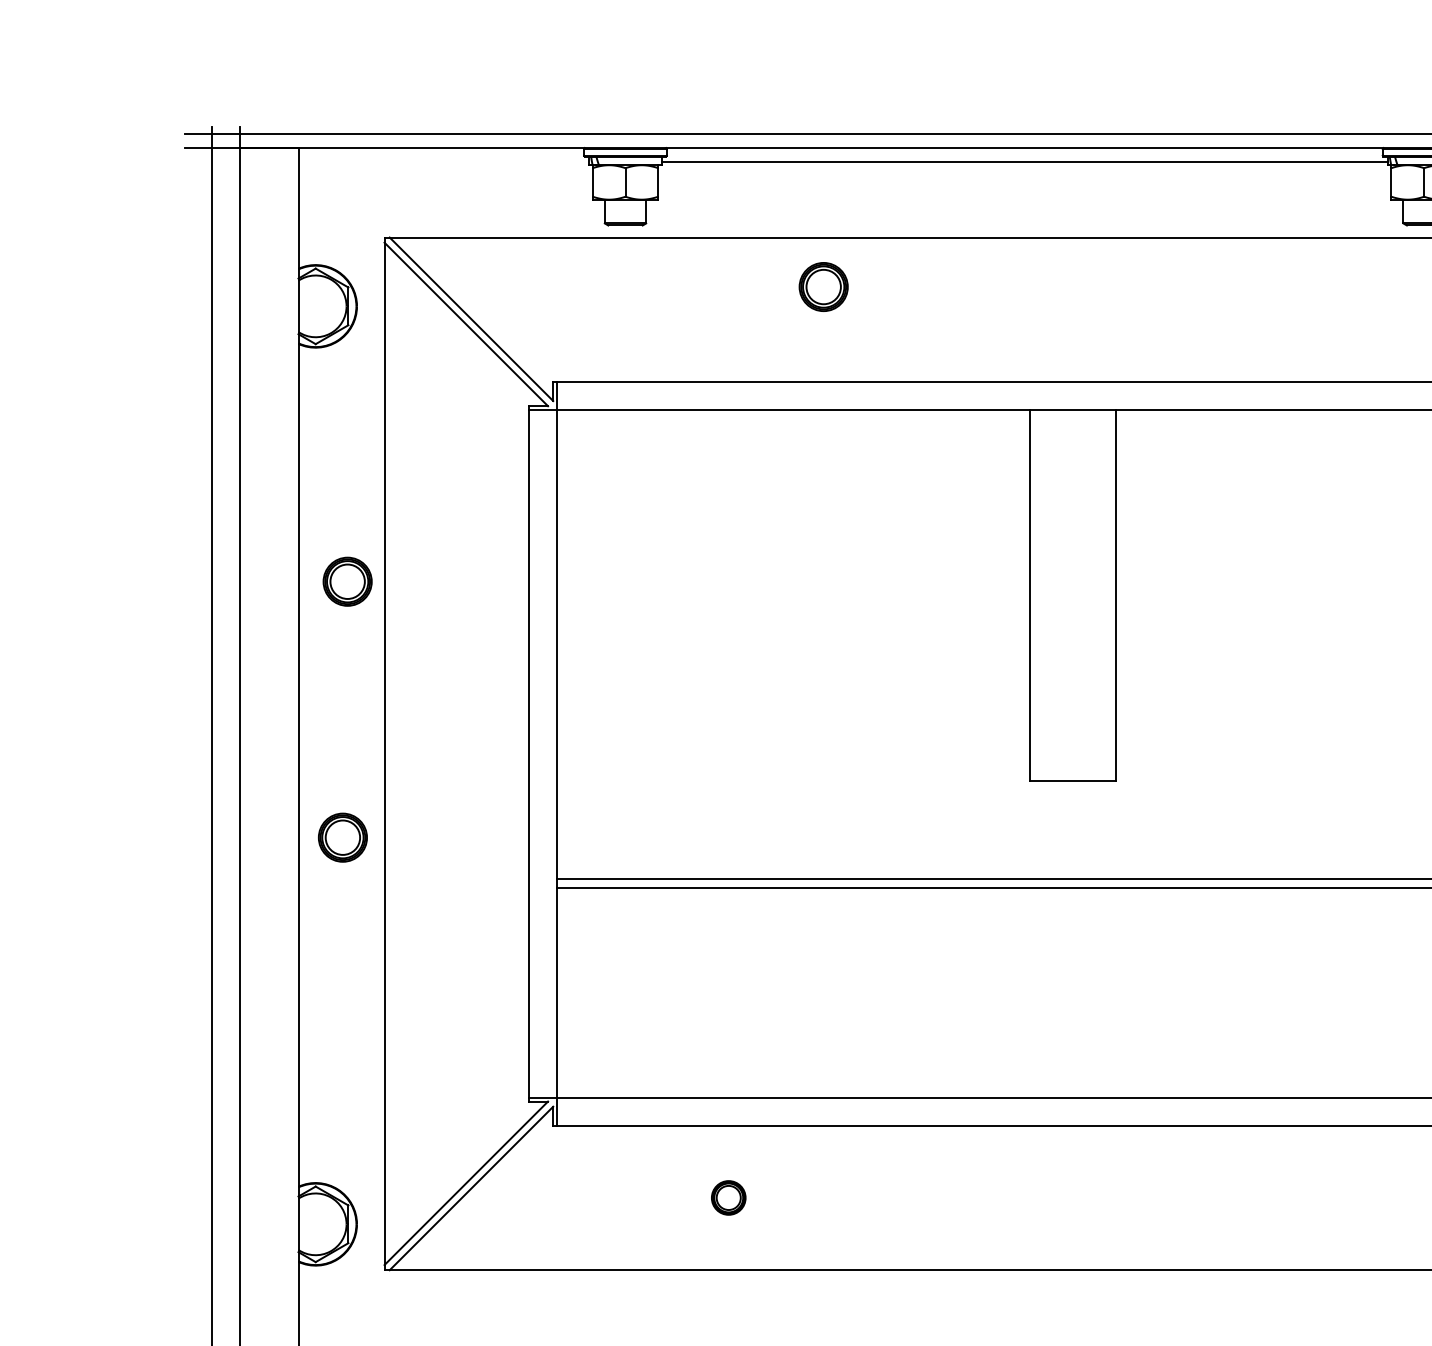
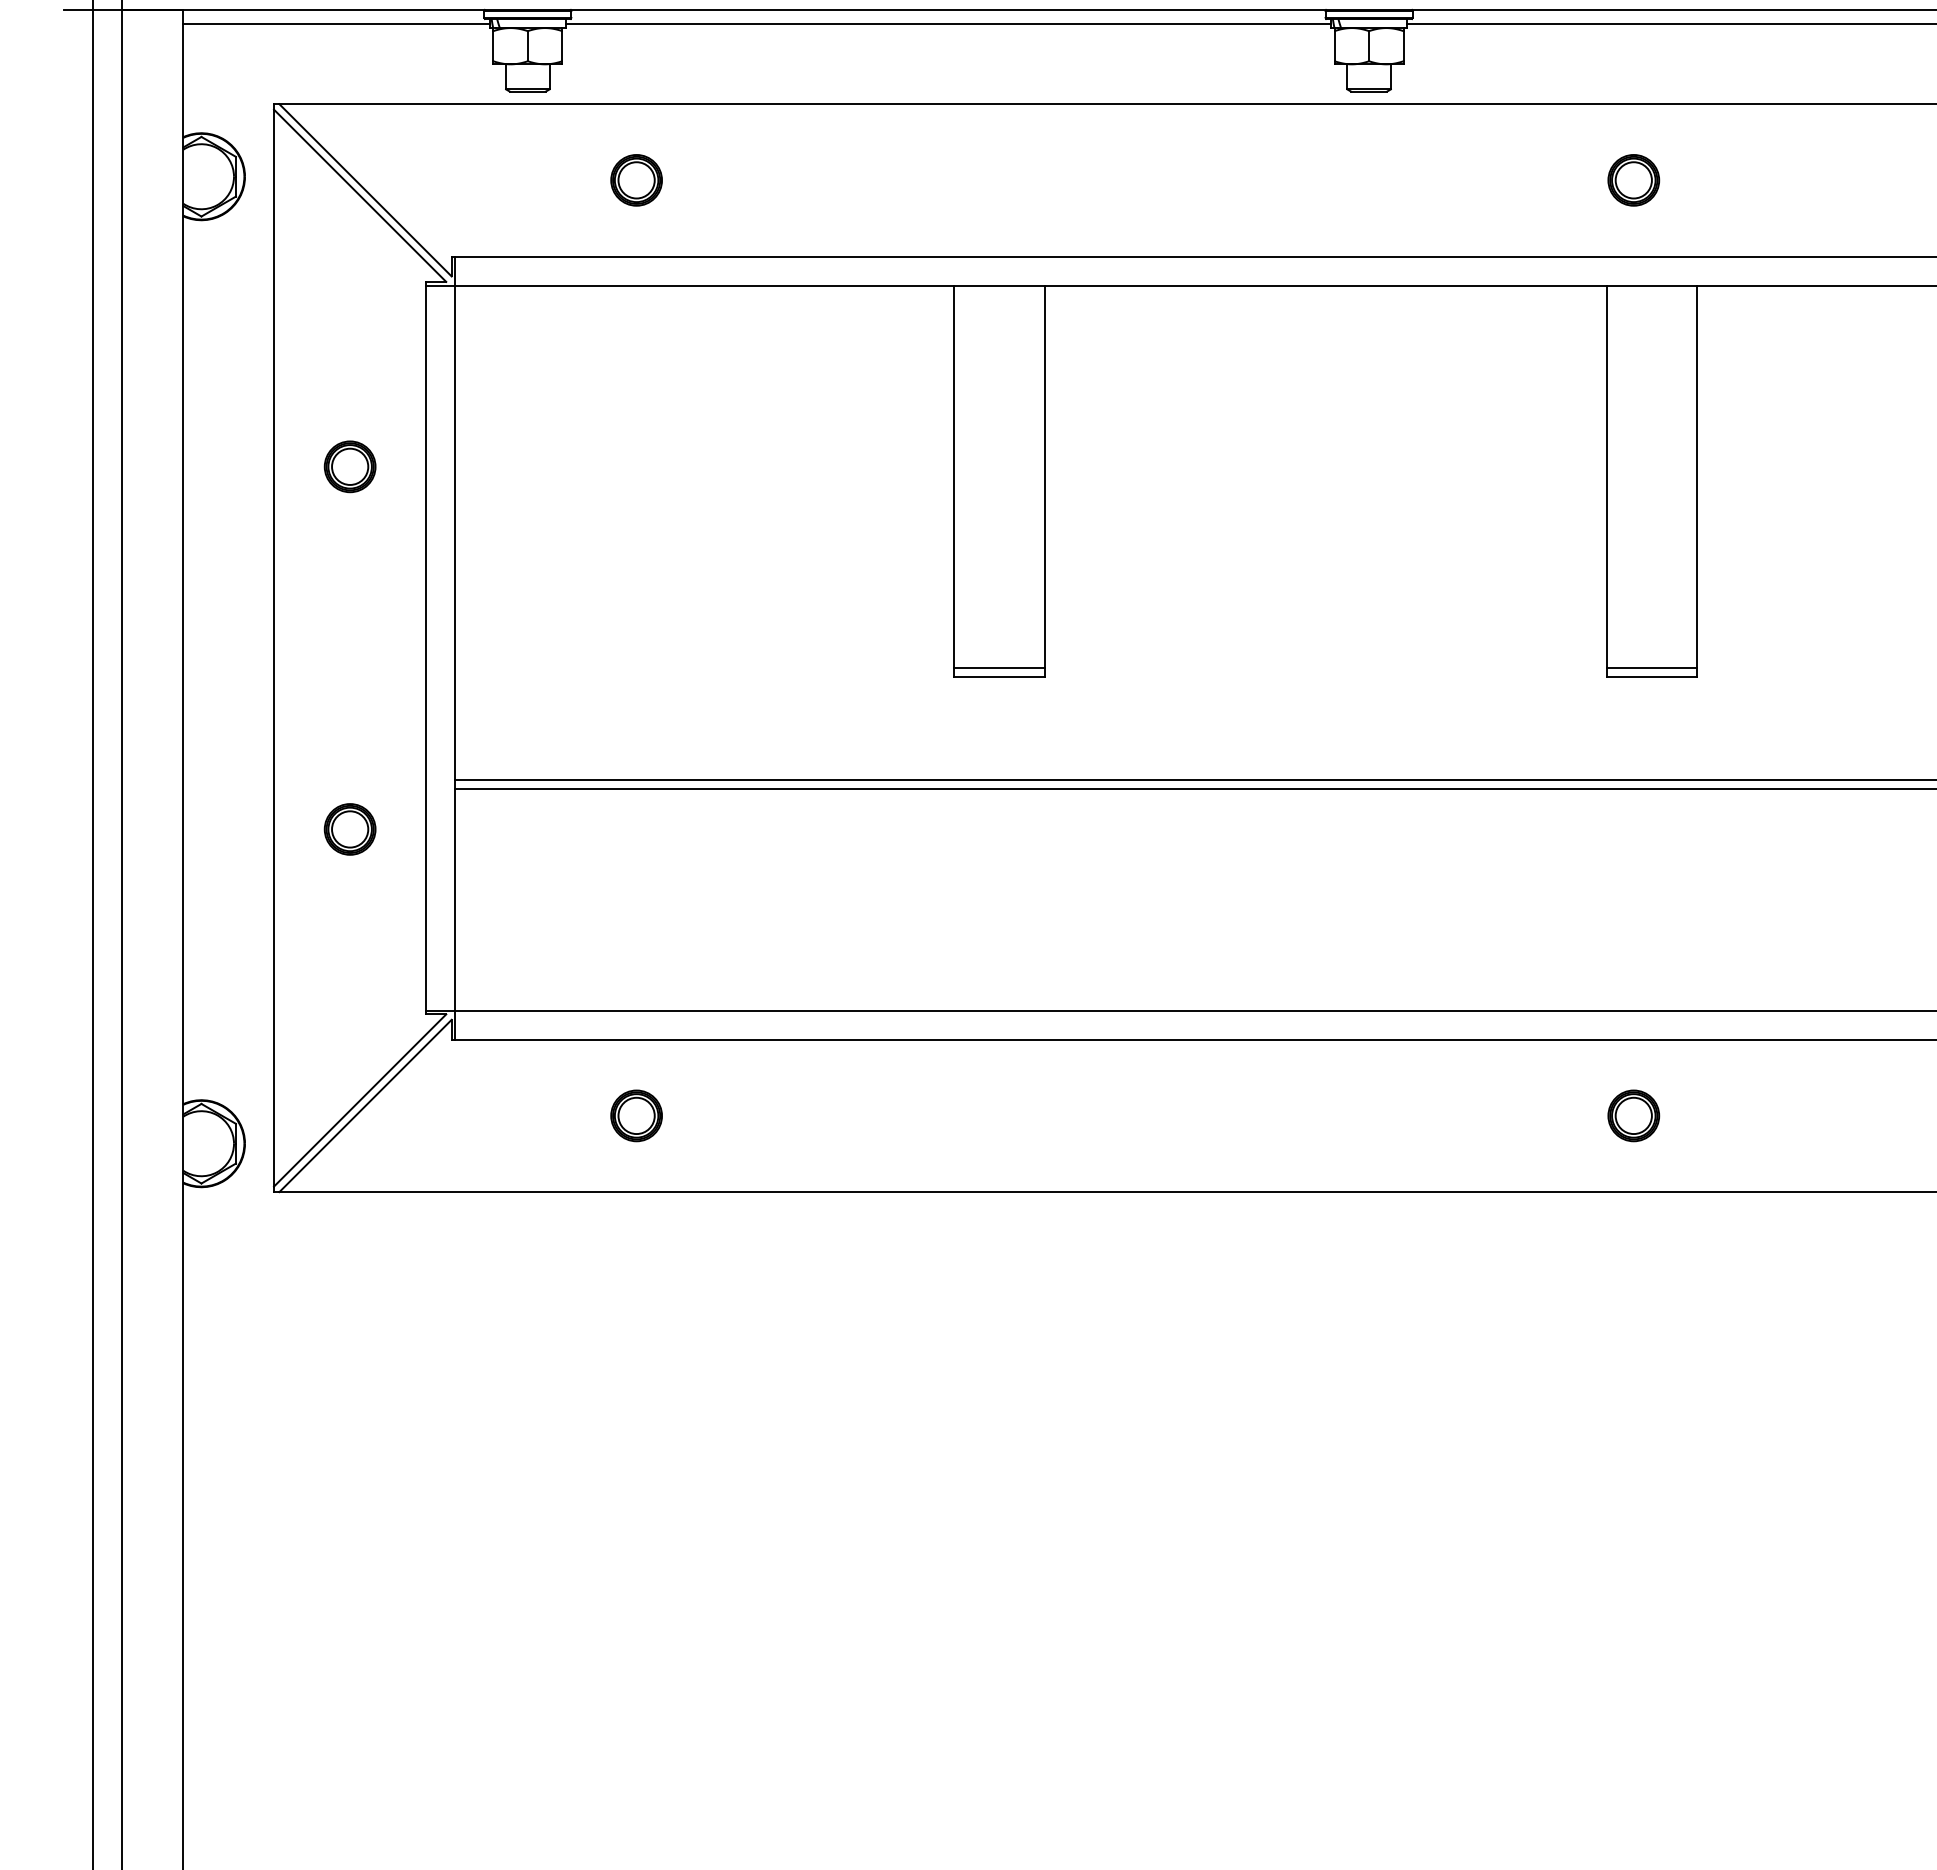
line: (443, 161) -> (336, 24), added
part: (823, 287) -> (636, 180), moved
part: (347, 581) -> (349, 466), moved
line: (1072, 772) -> (998, 667), added
part: (342, 837) -> (349, 829), moved
part: (728, 1197) -> (636, 1115), size x1.43

